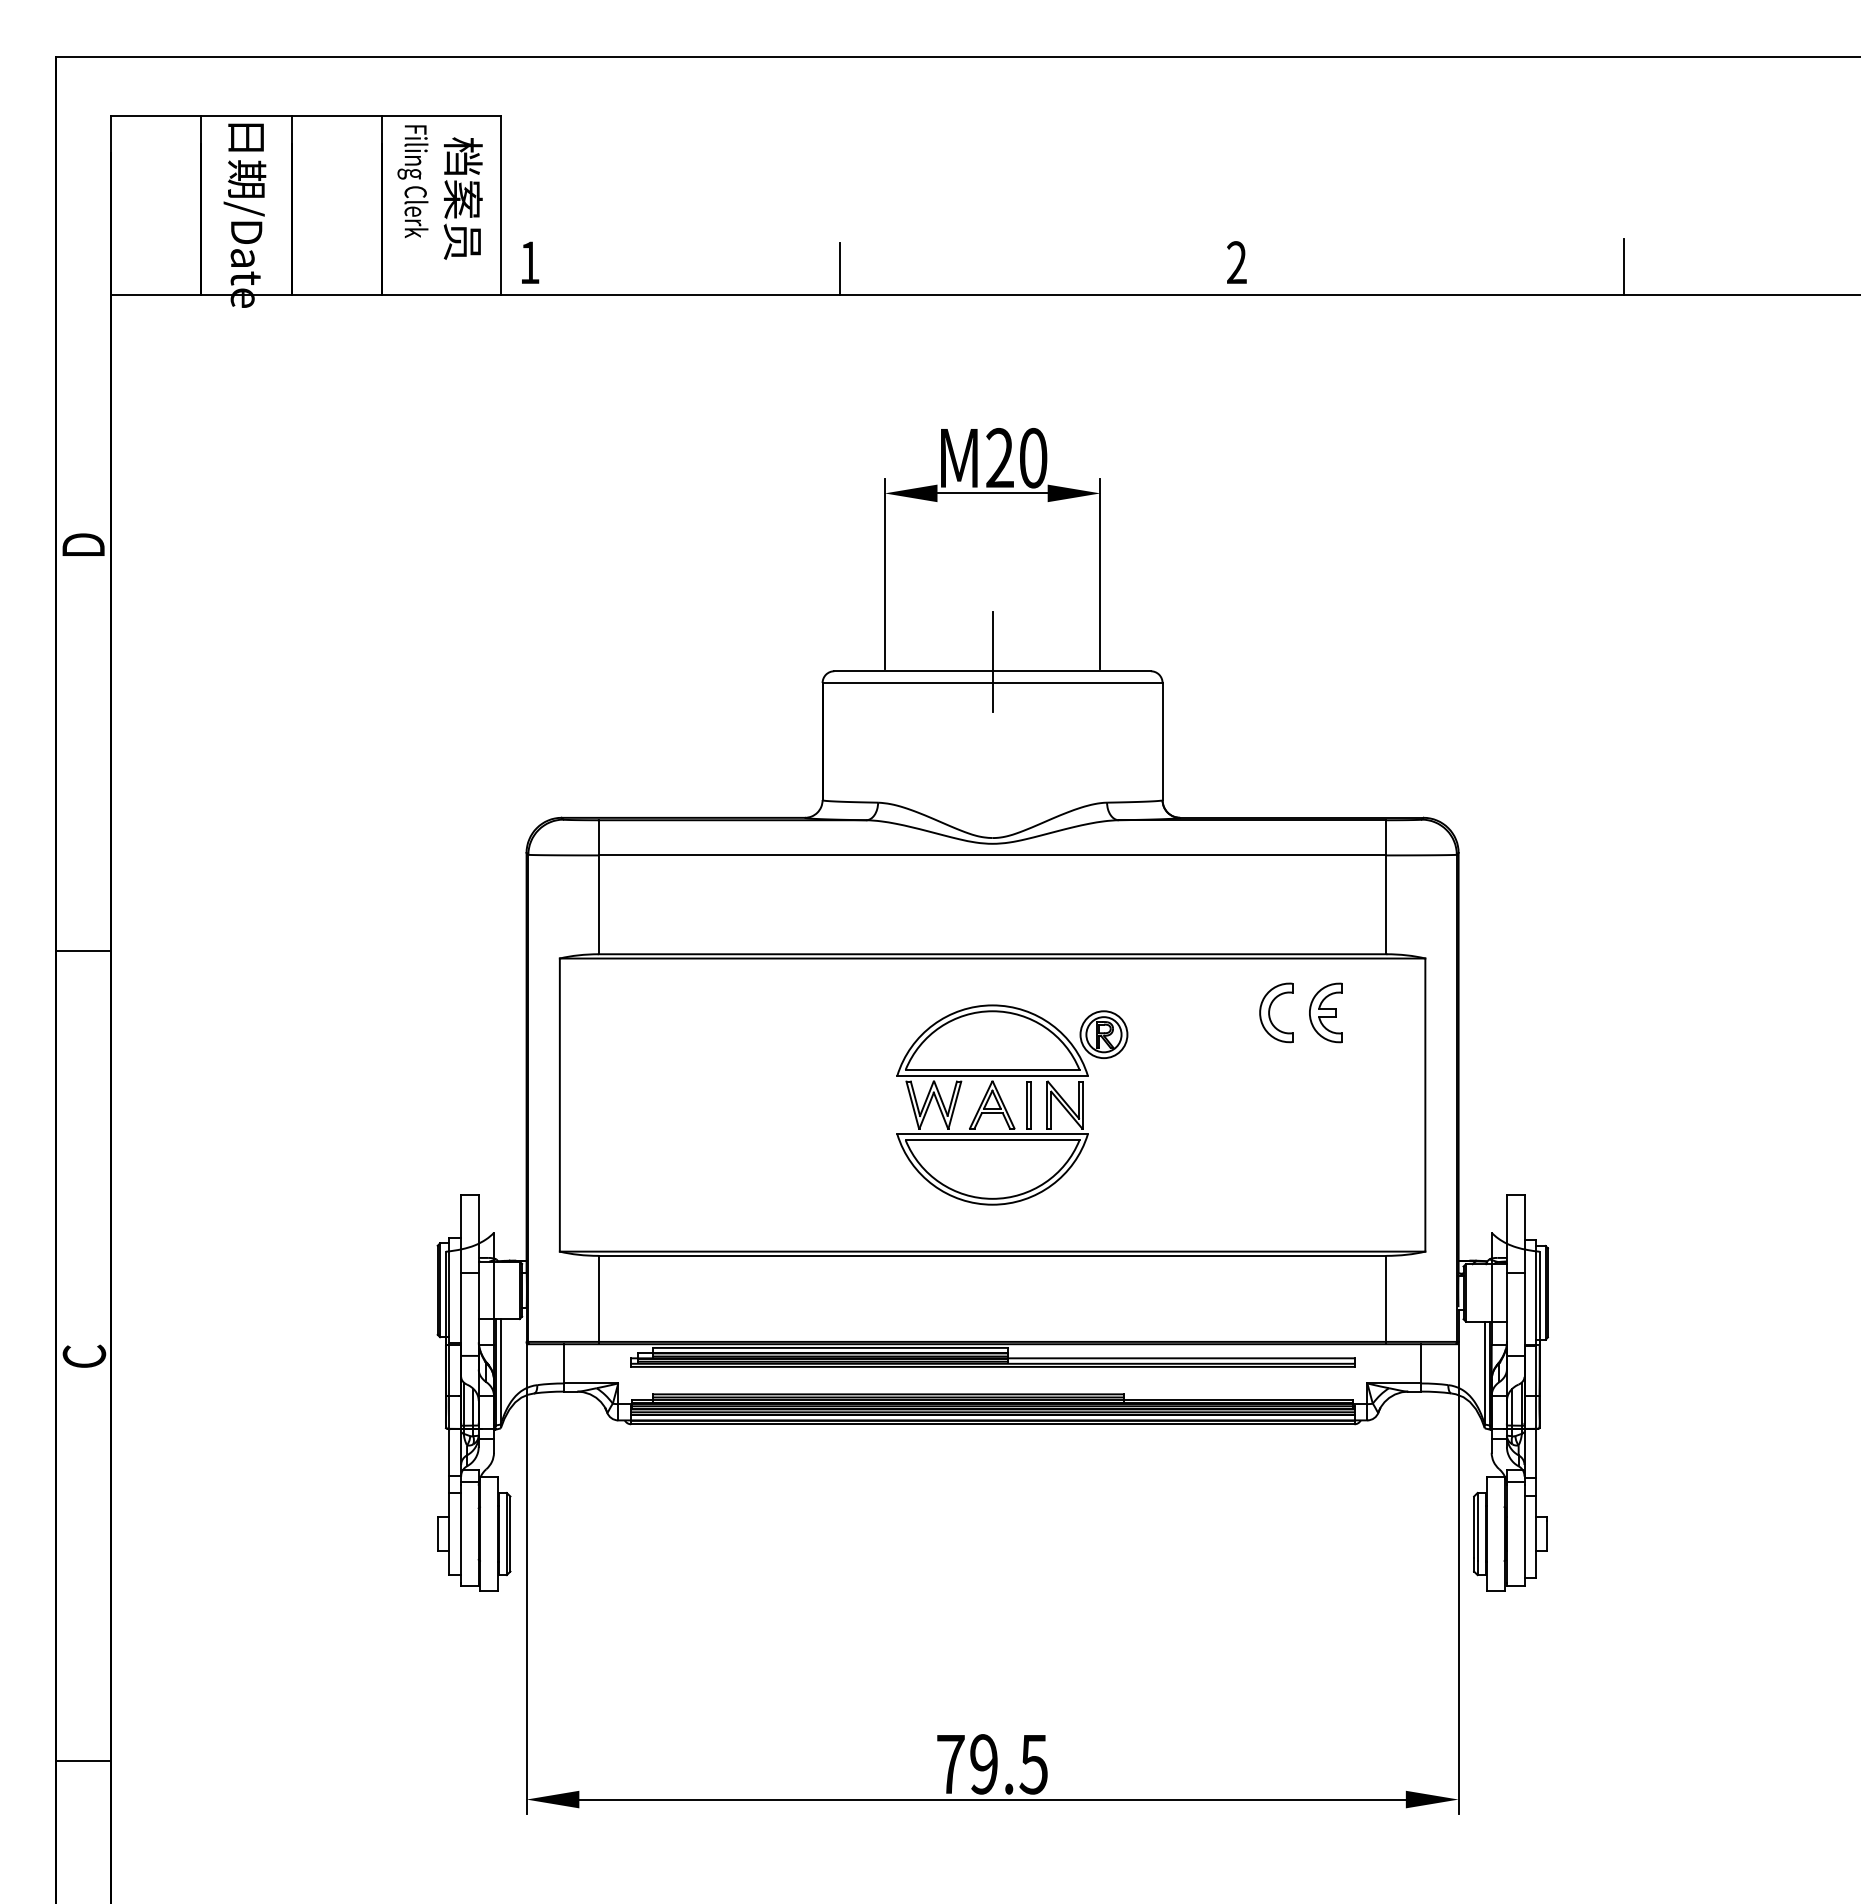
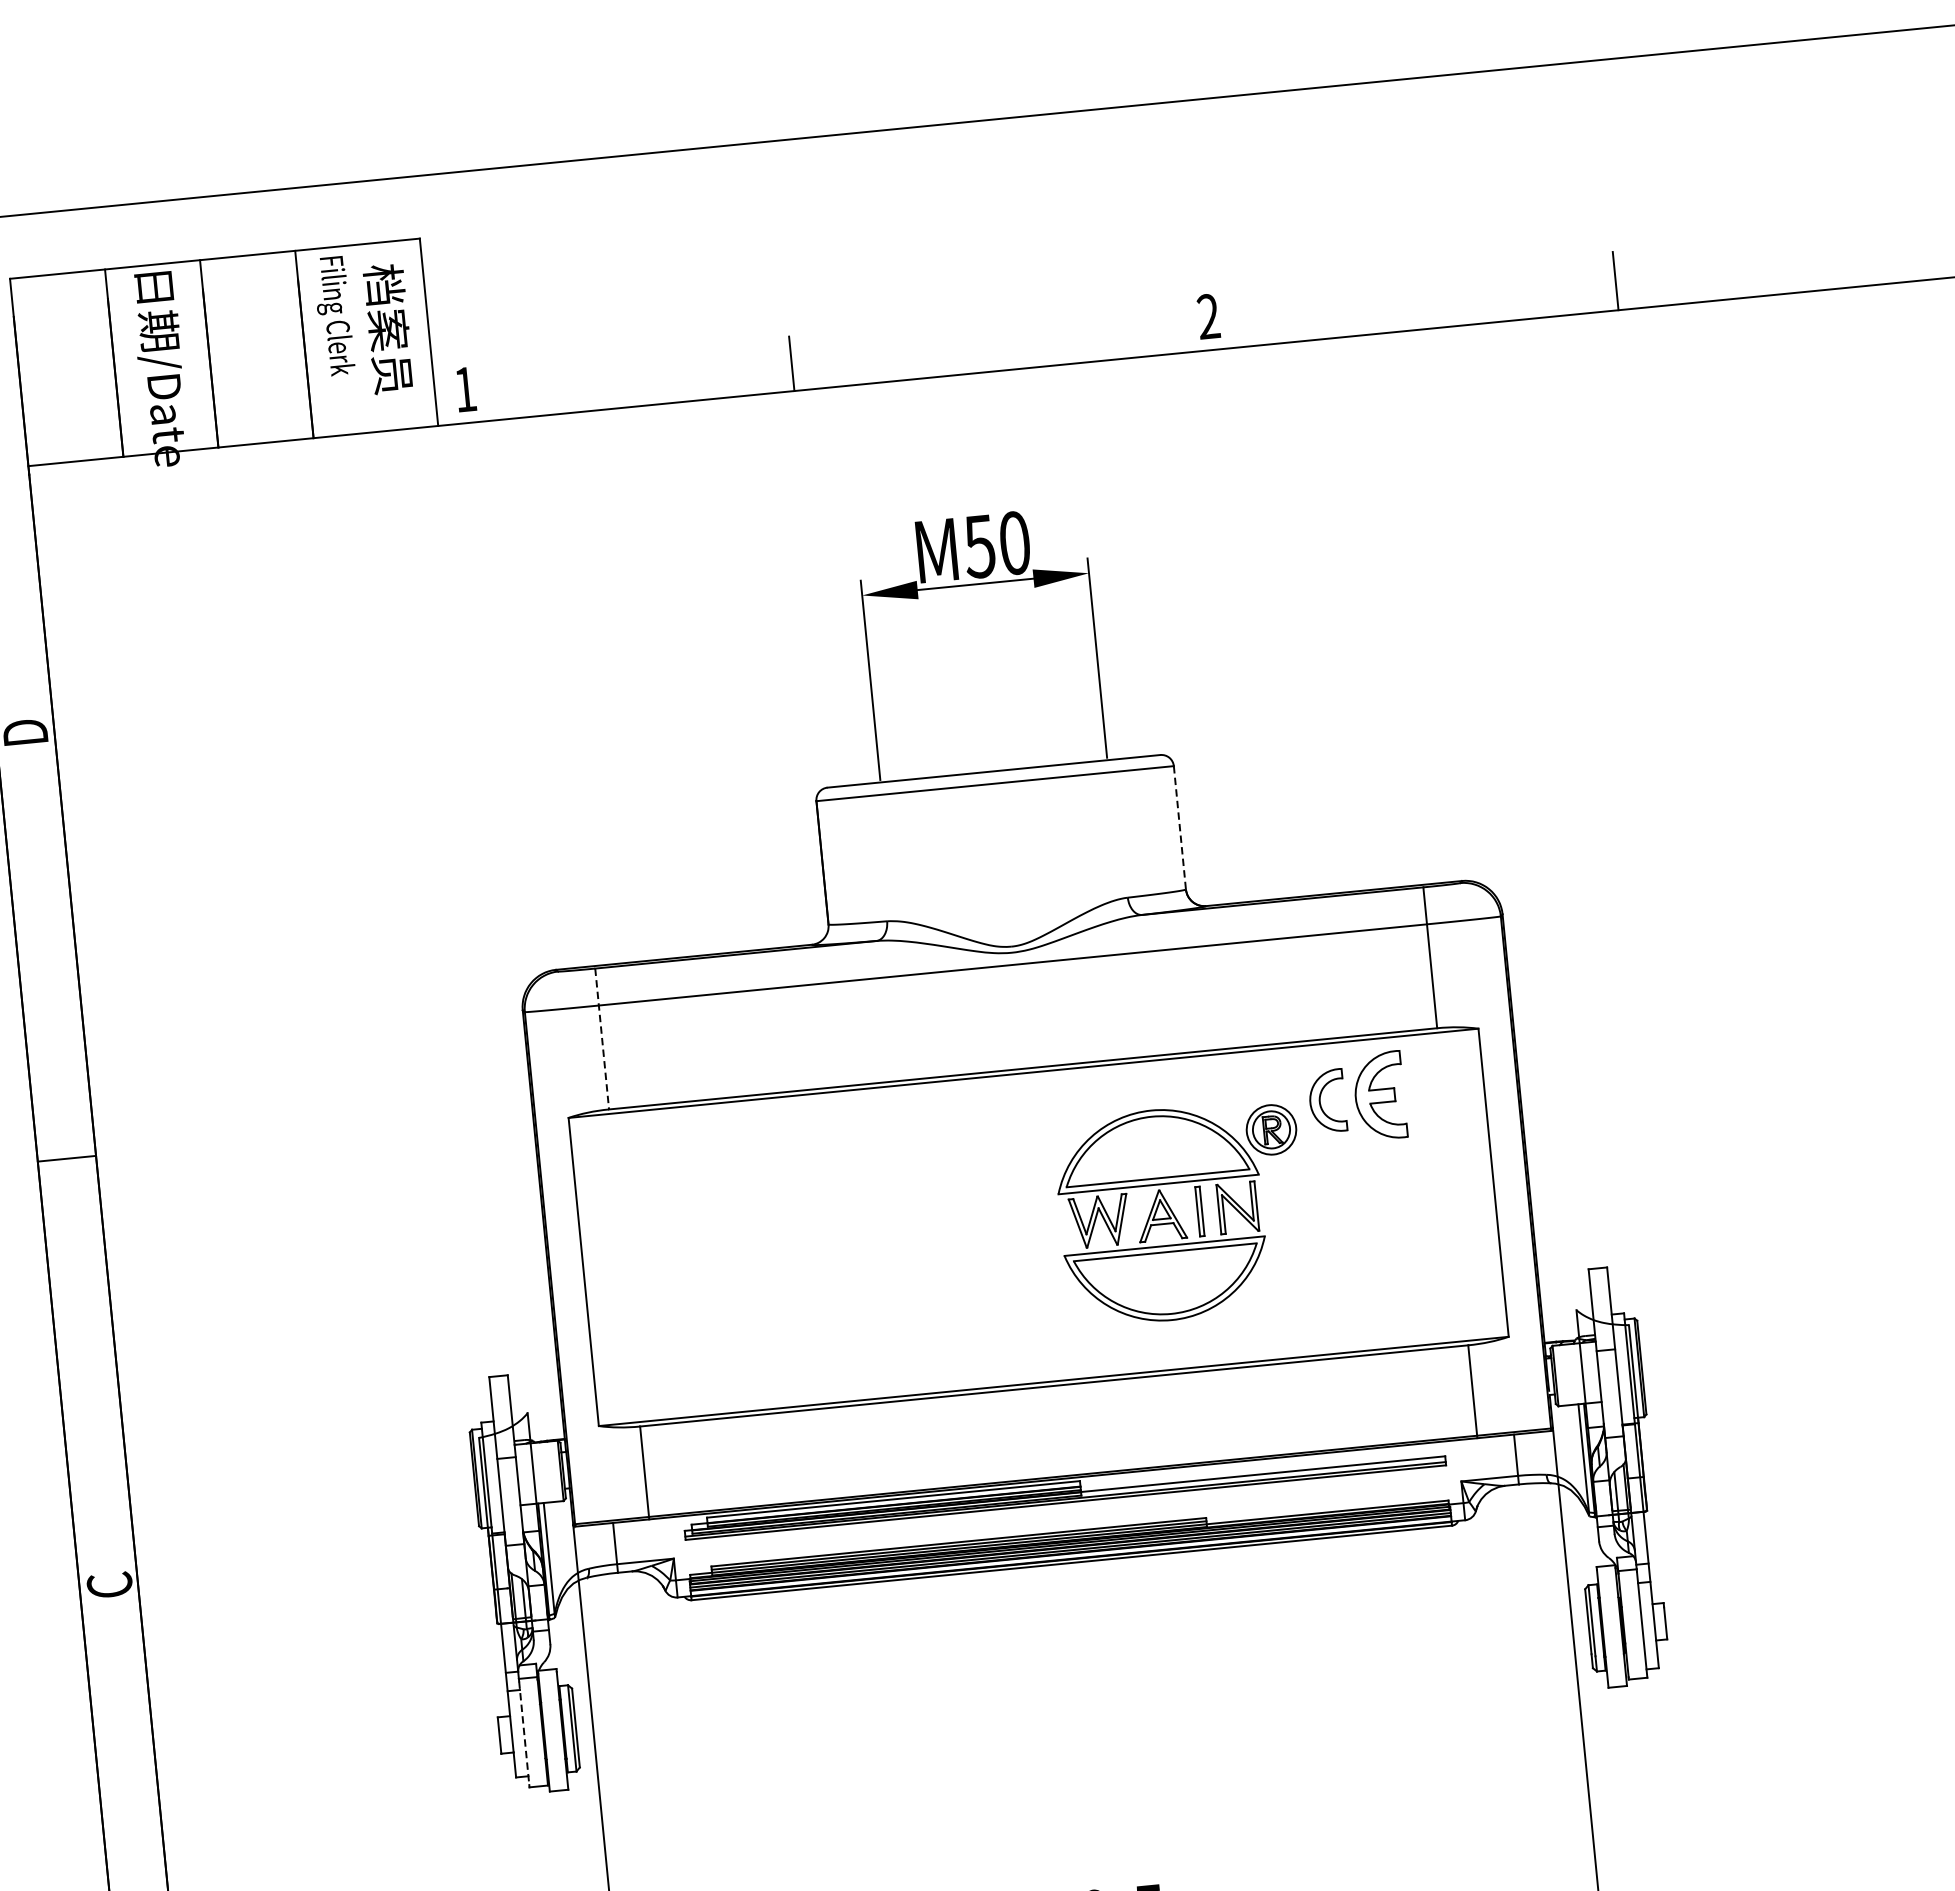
text: (999, 458) -> (979, 546), M20 -> M50
line: (992, 662) -> (992, 762), removed
line: (1162, 741) -> (1179, 827), solid -> dashed
line: (598, 887) -> (601, 1039), solid -> dashed
part: (1325, 1012) -> (1379, 1095), size x1.4
part: (1006, 1108) -> (1176, 1217), moved
line: (461, 1534) -> (524, 1733), solid -> dashed

